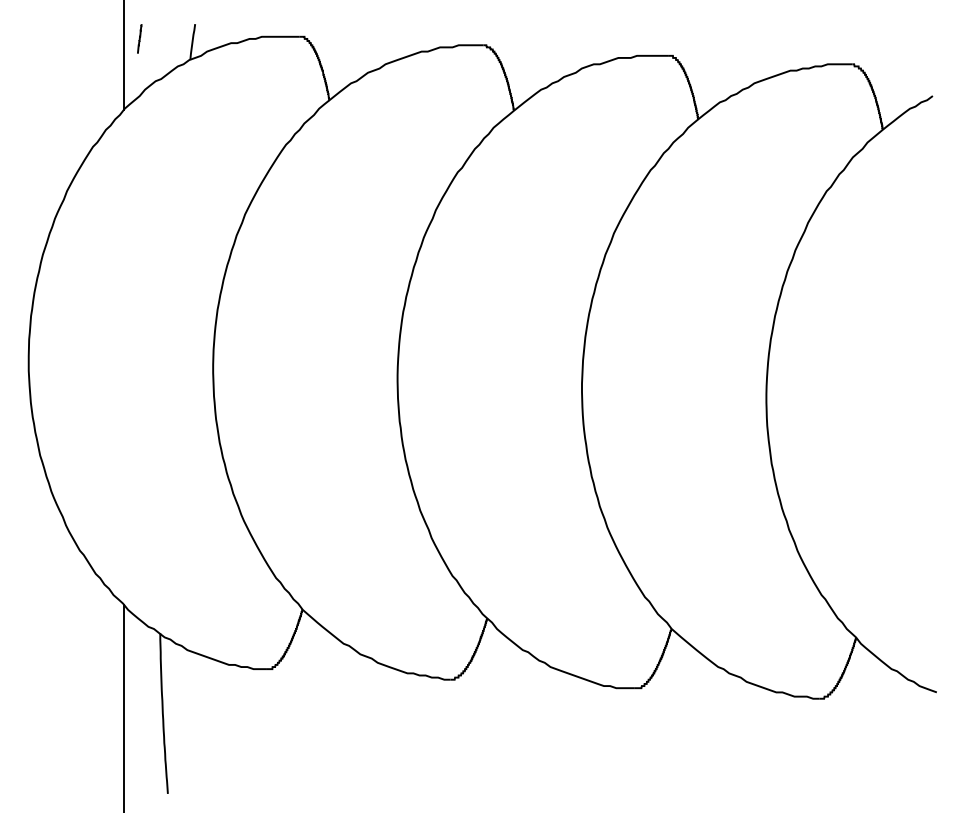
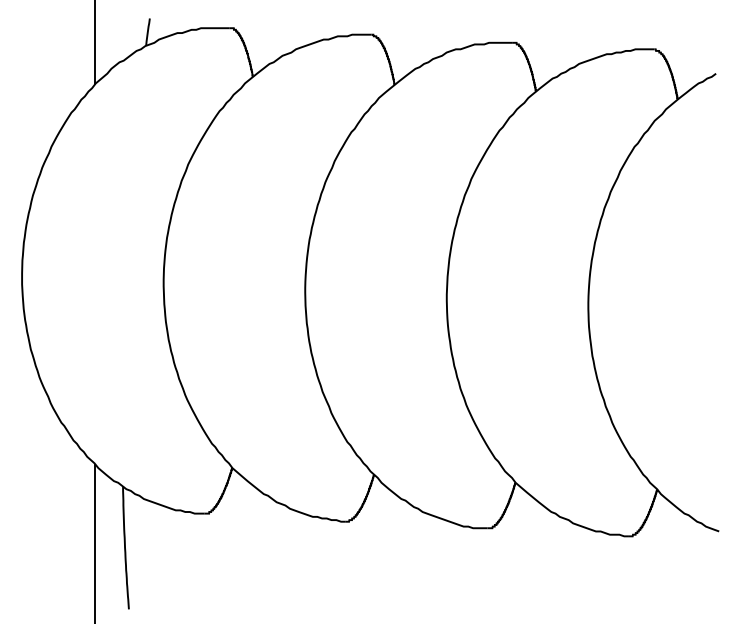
line: (139, 38) -> (107, 29), removed

